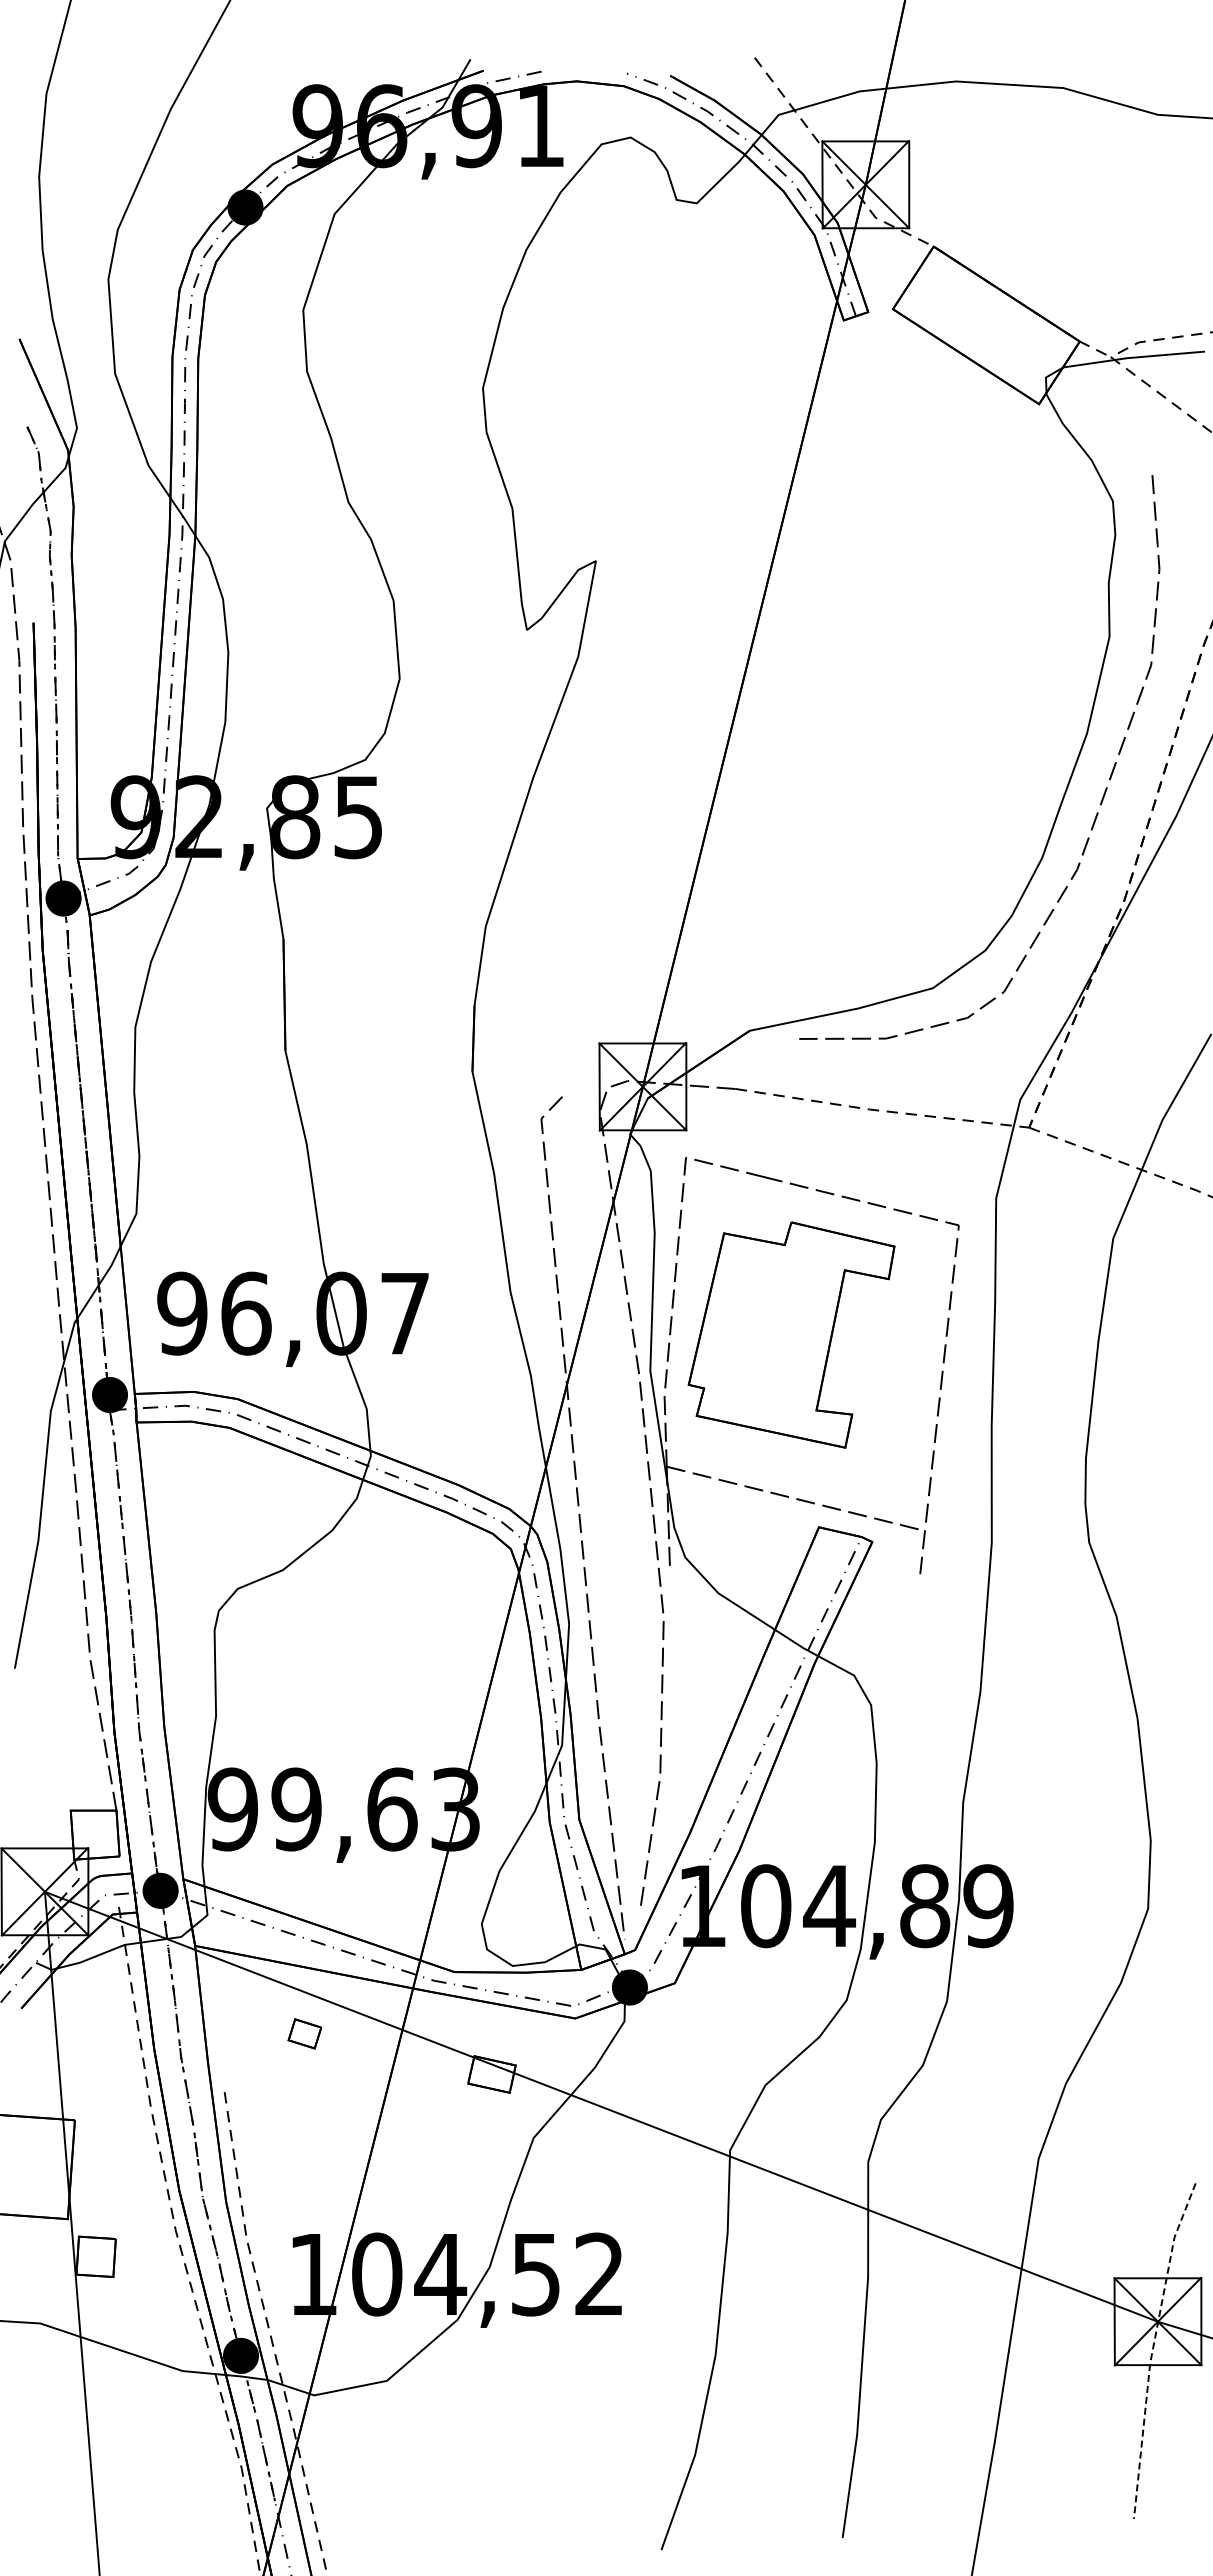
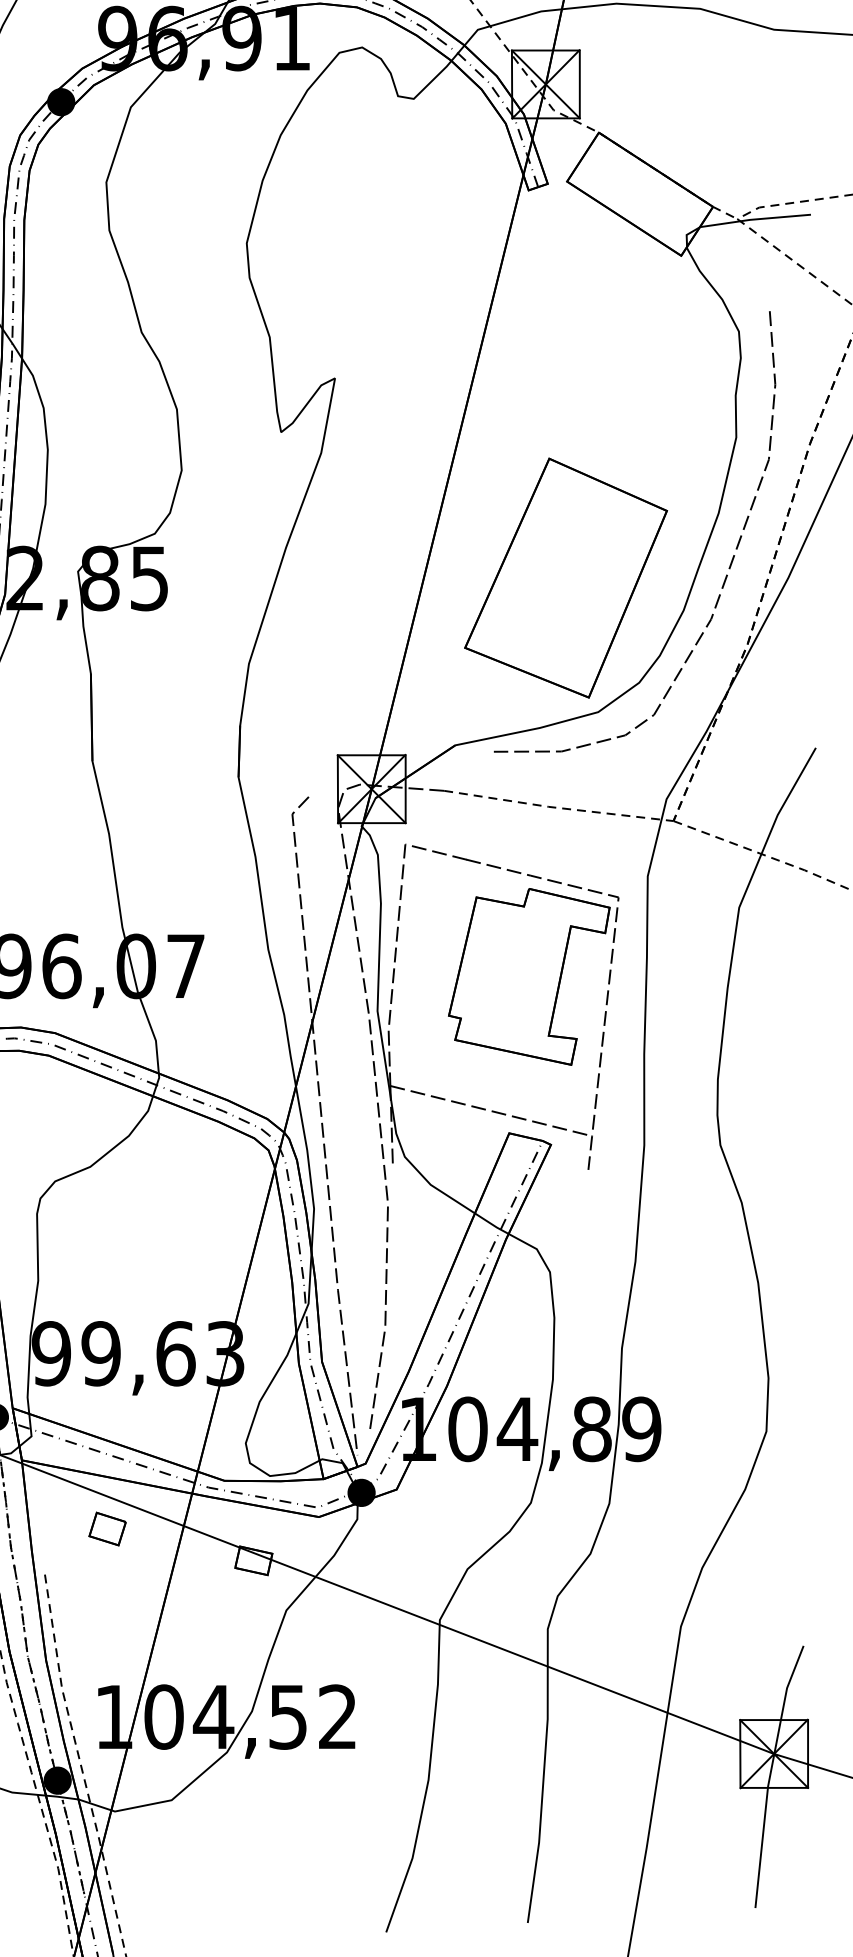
part: (891, 816) -> (565, 577), added
part: (791, 1334) -> (529, 976), moved
part: (304, 2033) -> (107, 1528), size x1.43
line: (1153, 2348) -> (770, 1774), dashed -> solid

